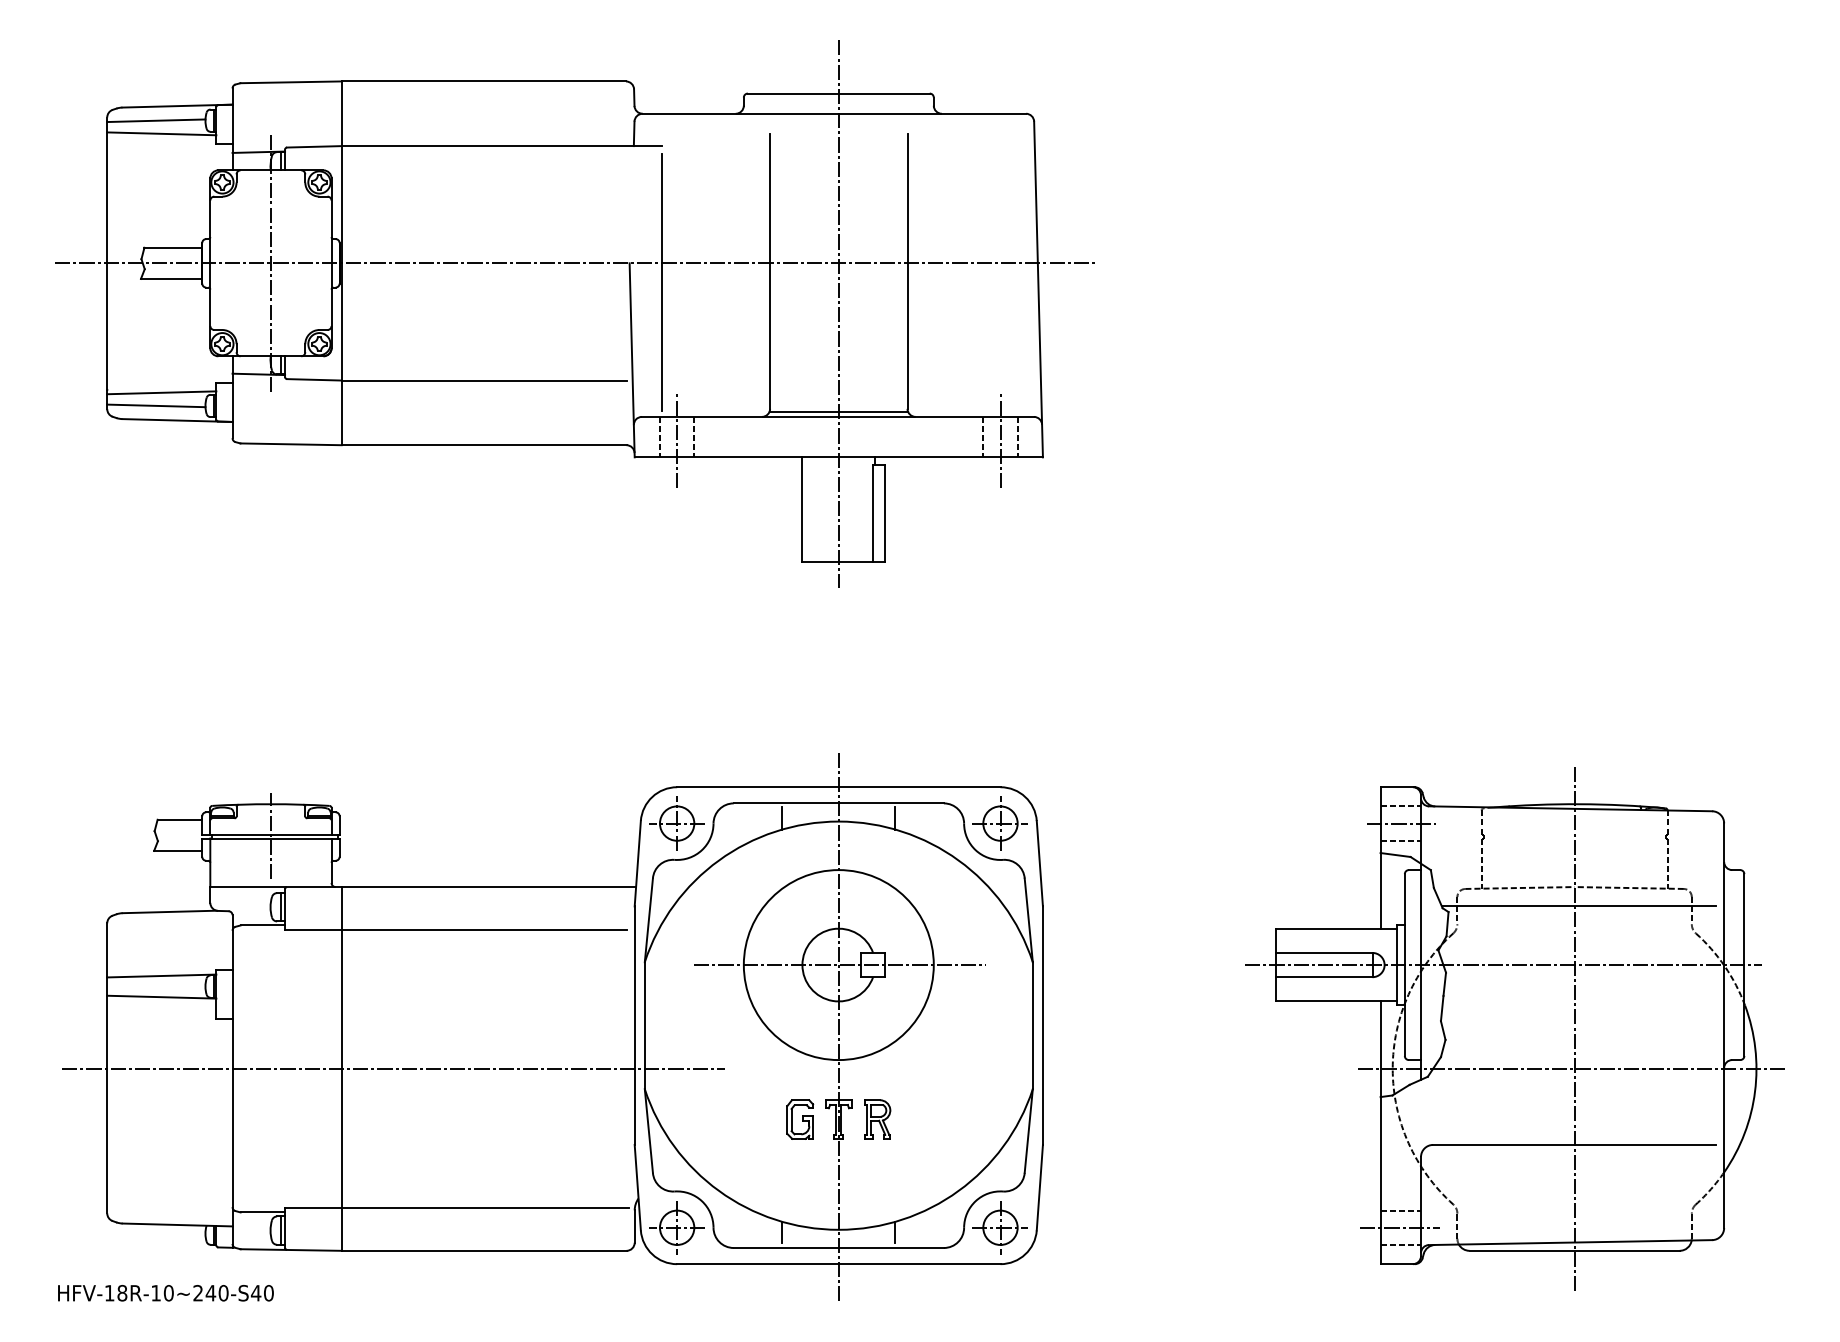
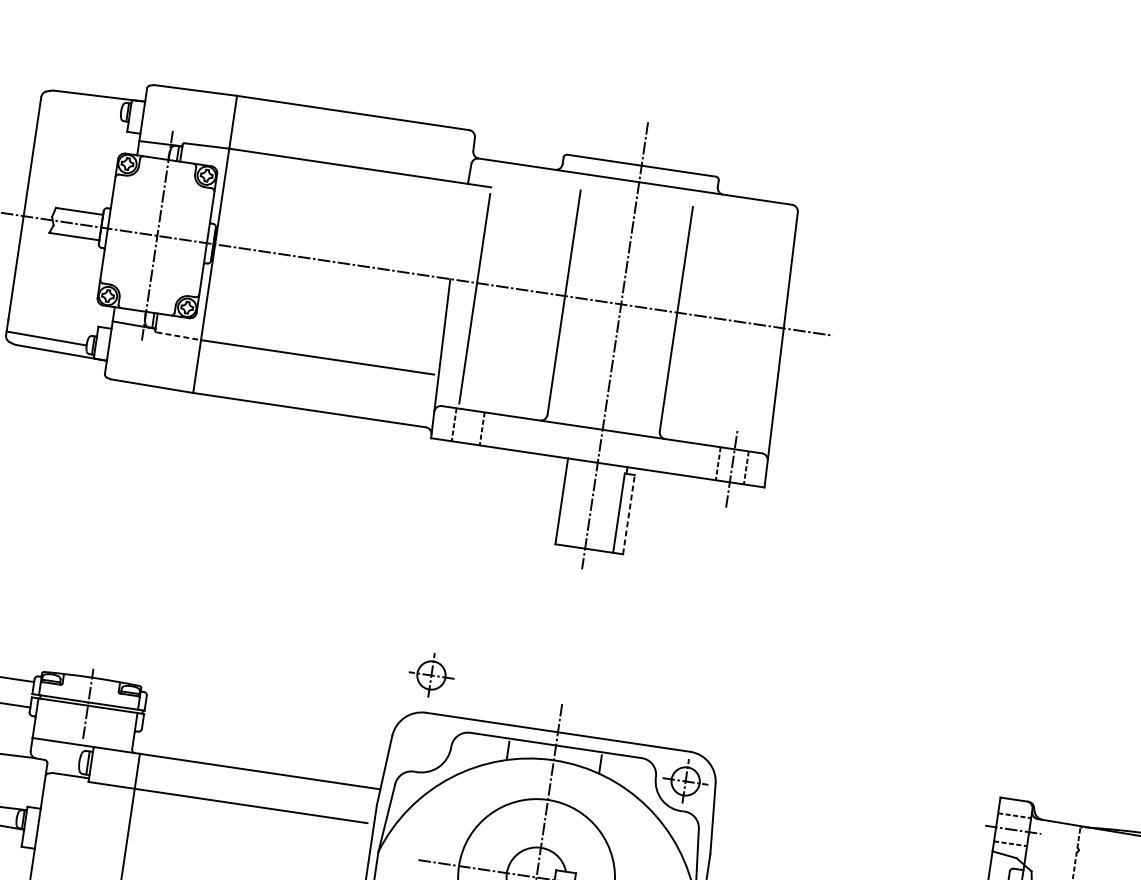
line: (156, 120) -> (81, 105), removed
line: (161, 133) -> (83, 116), removed
line: (314, 379) -> (178, 336), solid -> dashed
line: (161, 392) -> (52, 328), removed
line: (838, 411) -> (603, 425), removed
line: (677, 439) -> (468, 428), removed
line: (885, 513) -> (629, 514), solid -> dashed
part: (676, 823) -> (430, 675), moved

